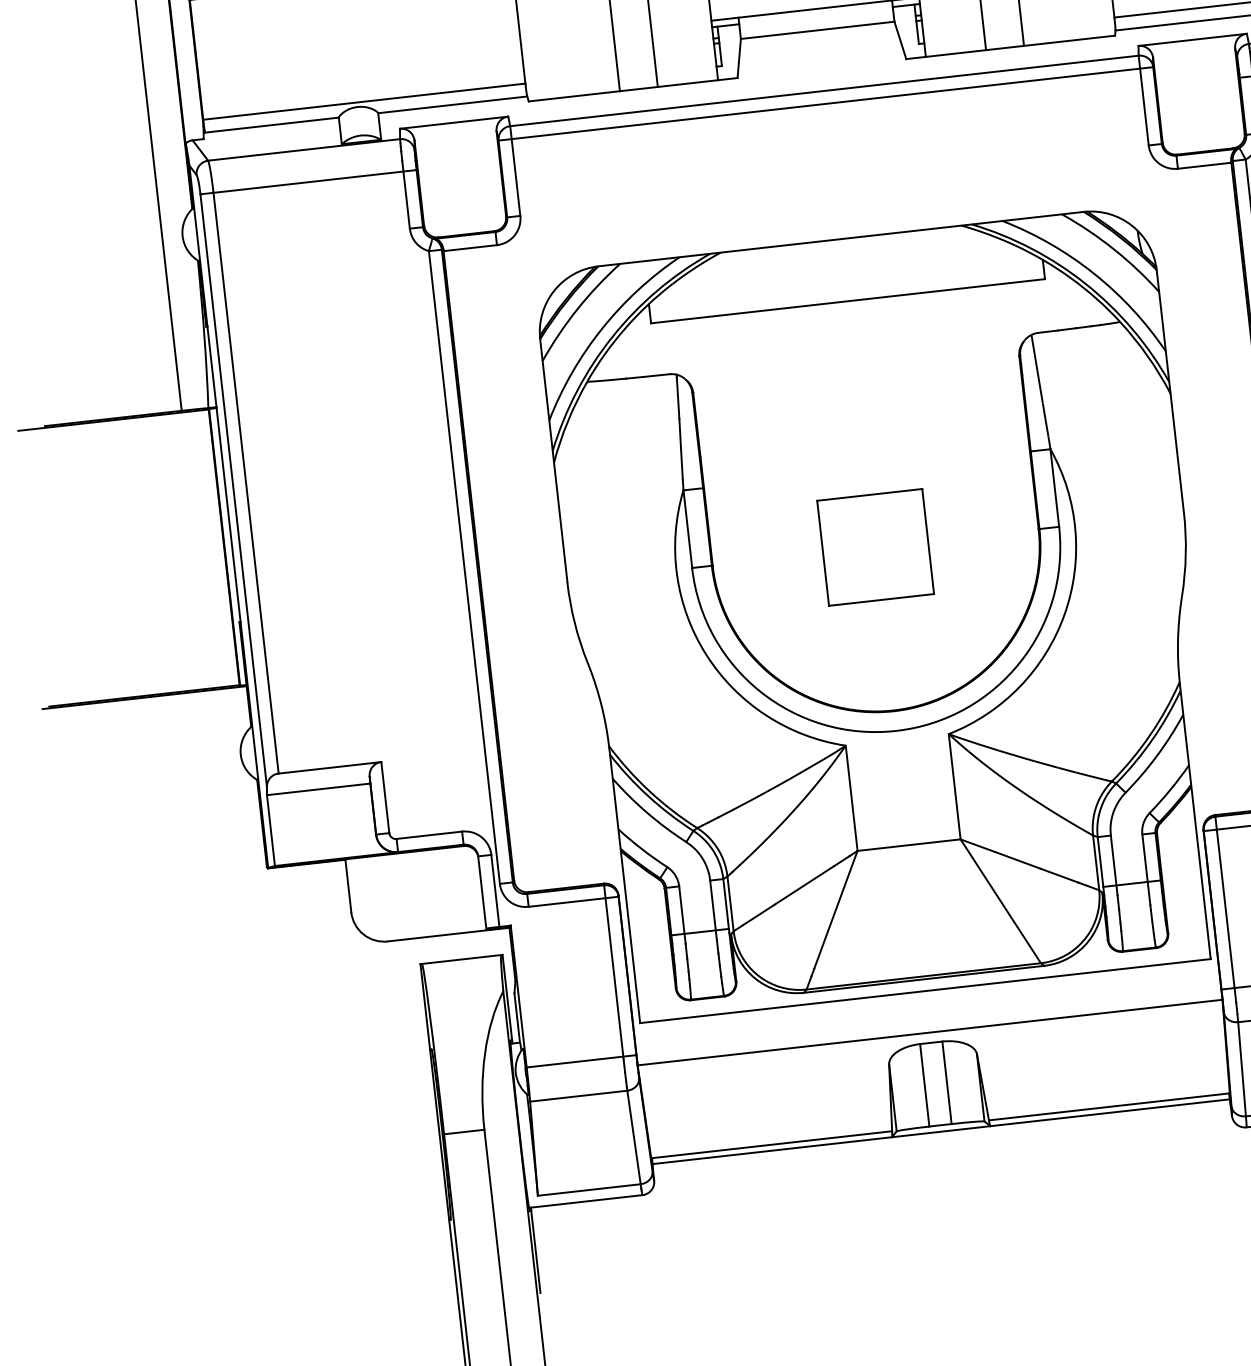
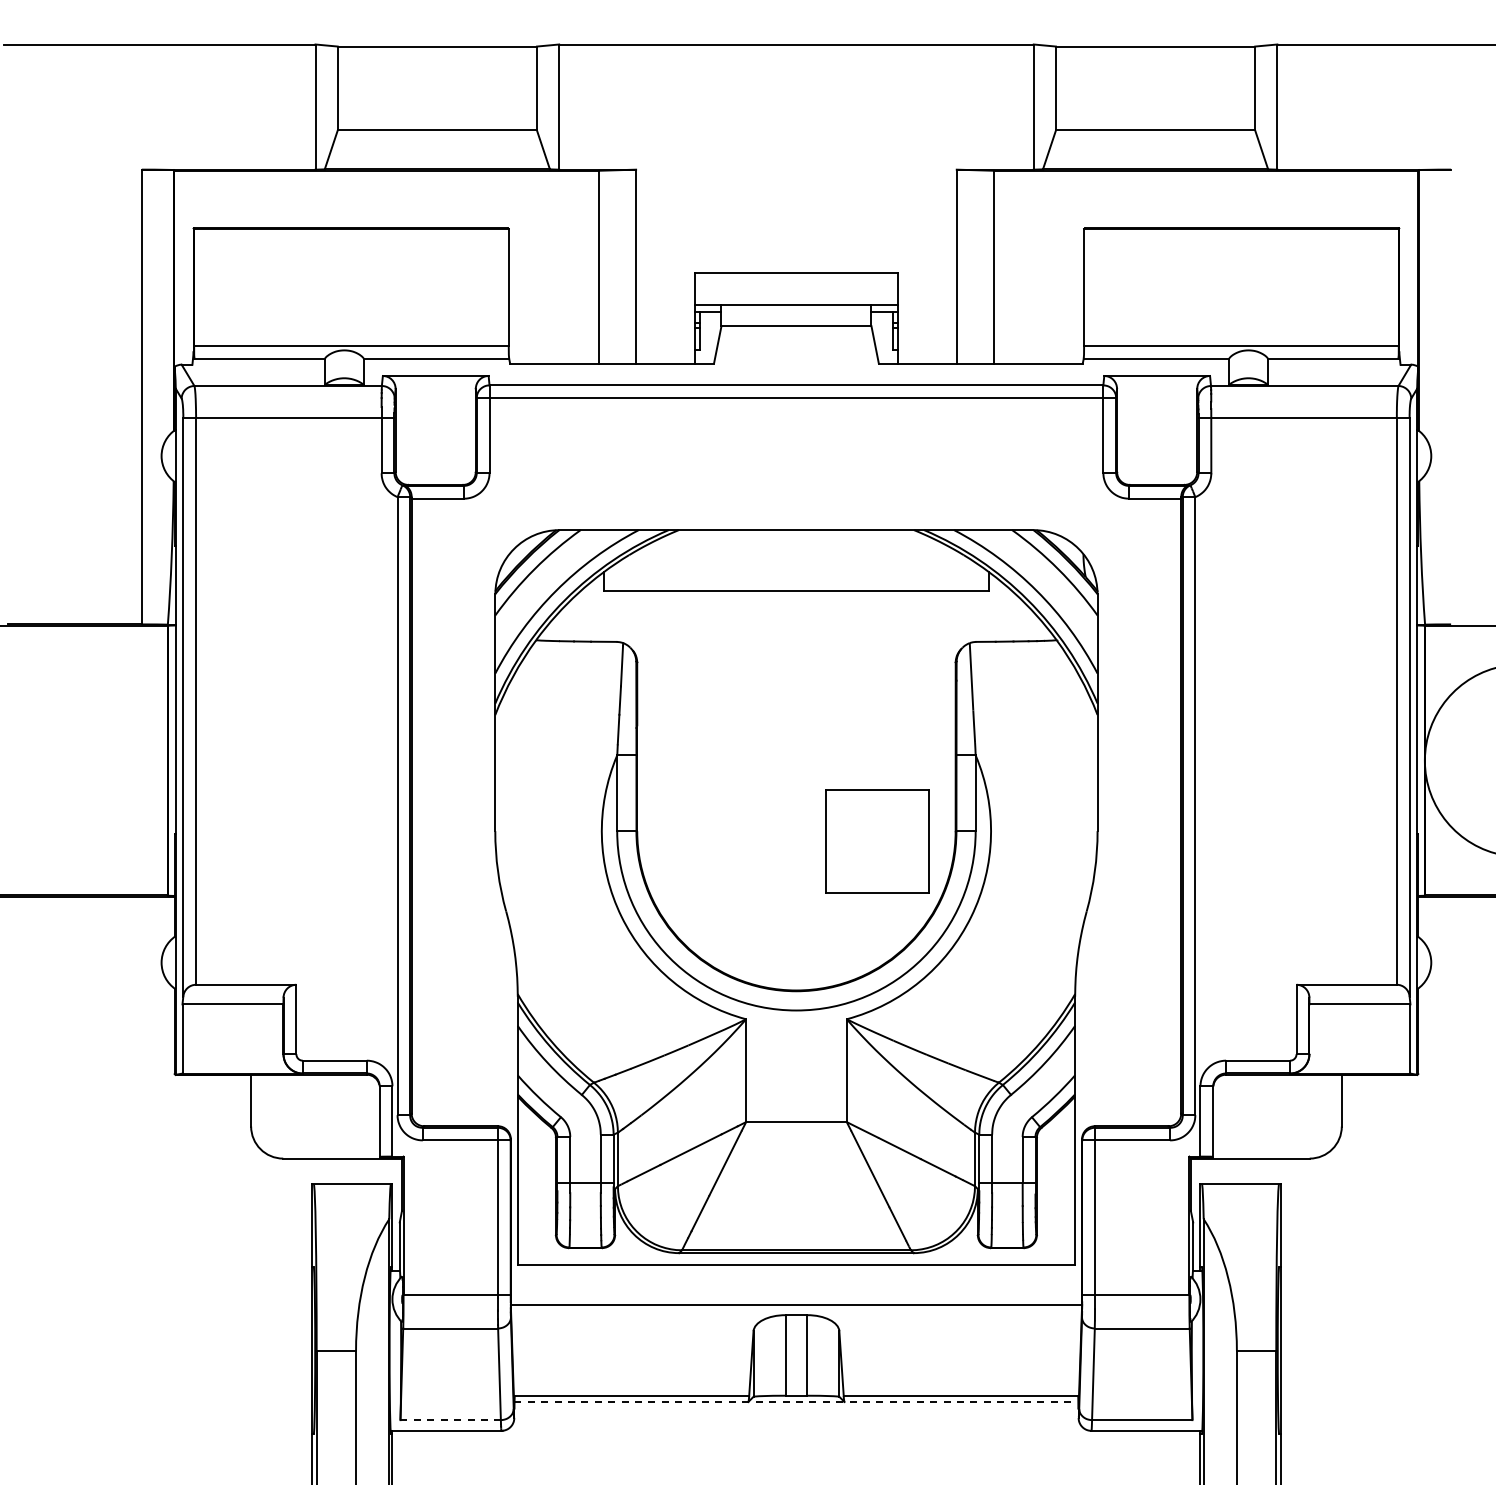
part: (875, 547) -> (877, 841), moved
line: (941, 1131) -> (796, 1401), solid -> dashed
line: (590, 1190) -> (451, 1420), solid -> dashed

